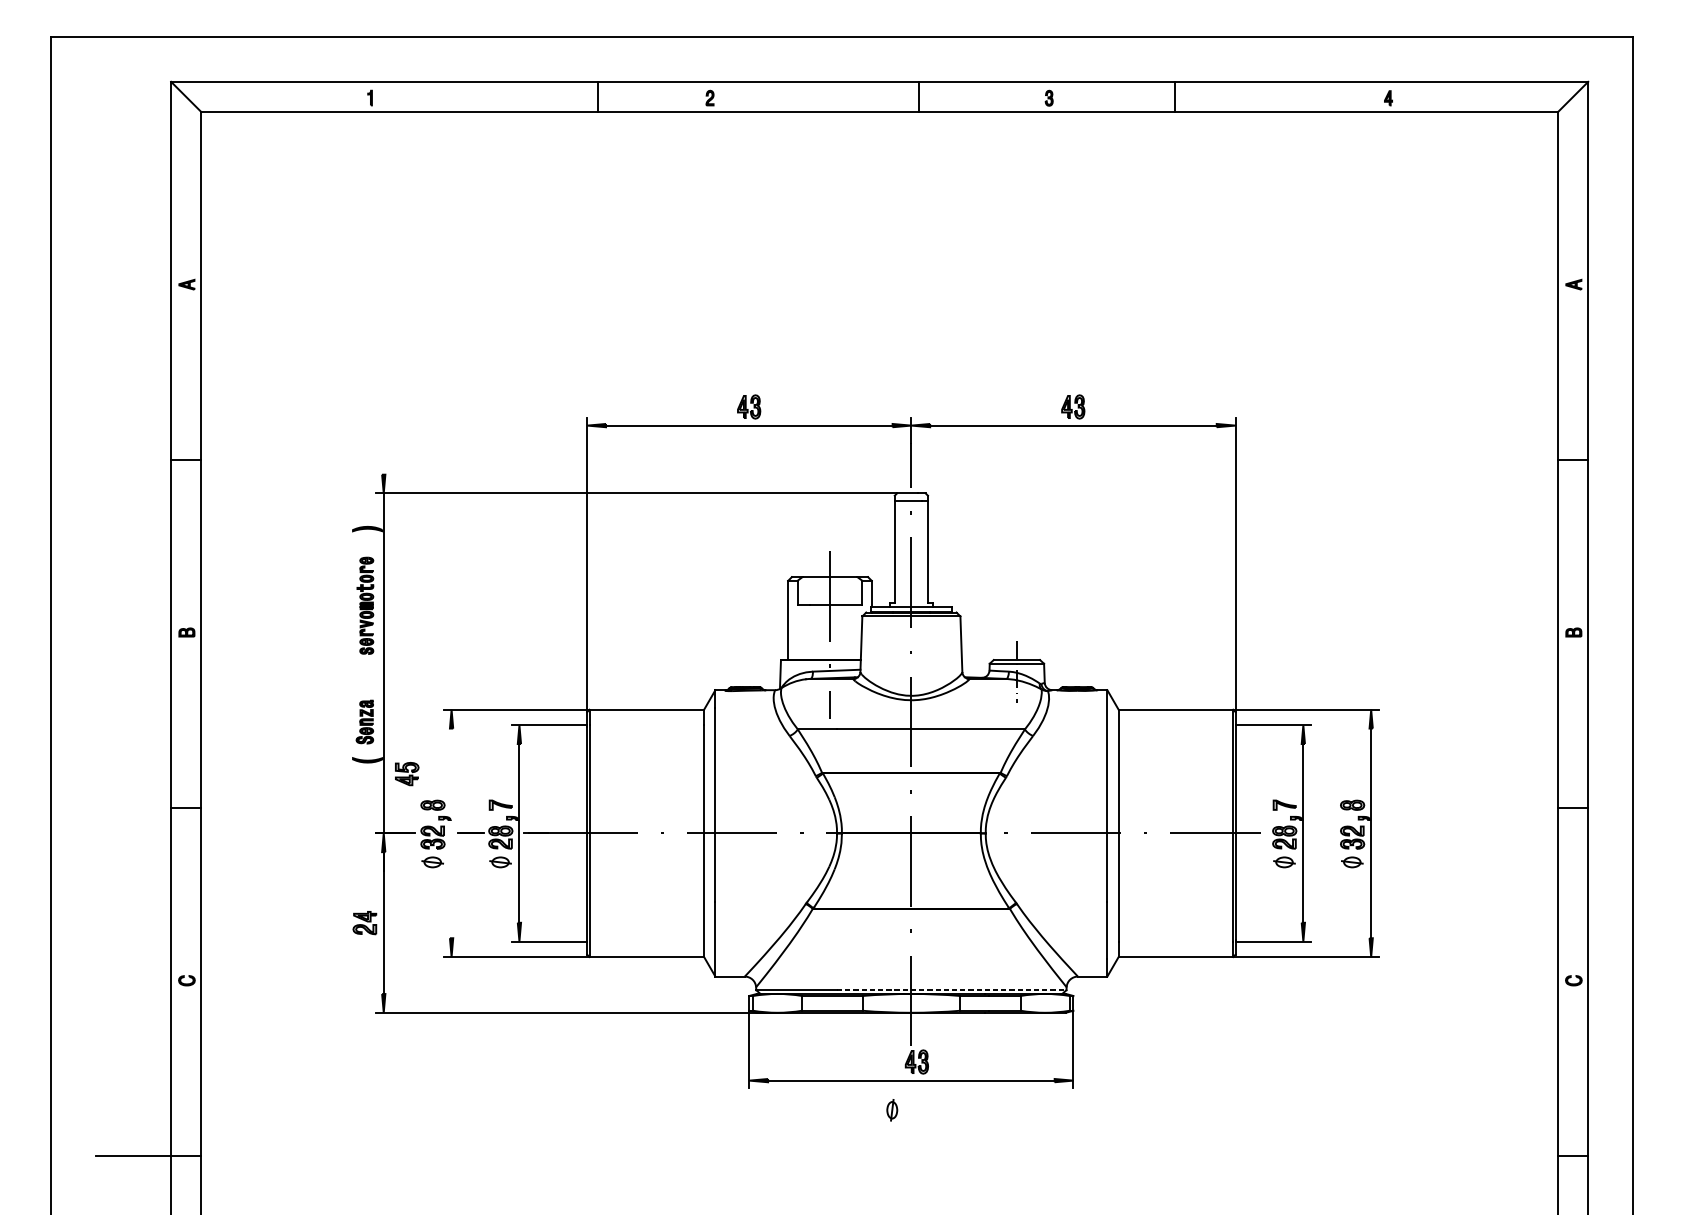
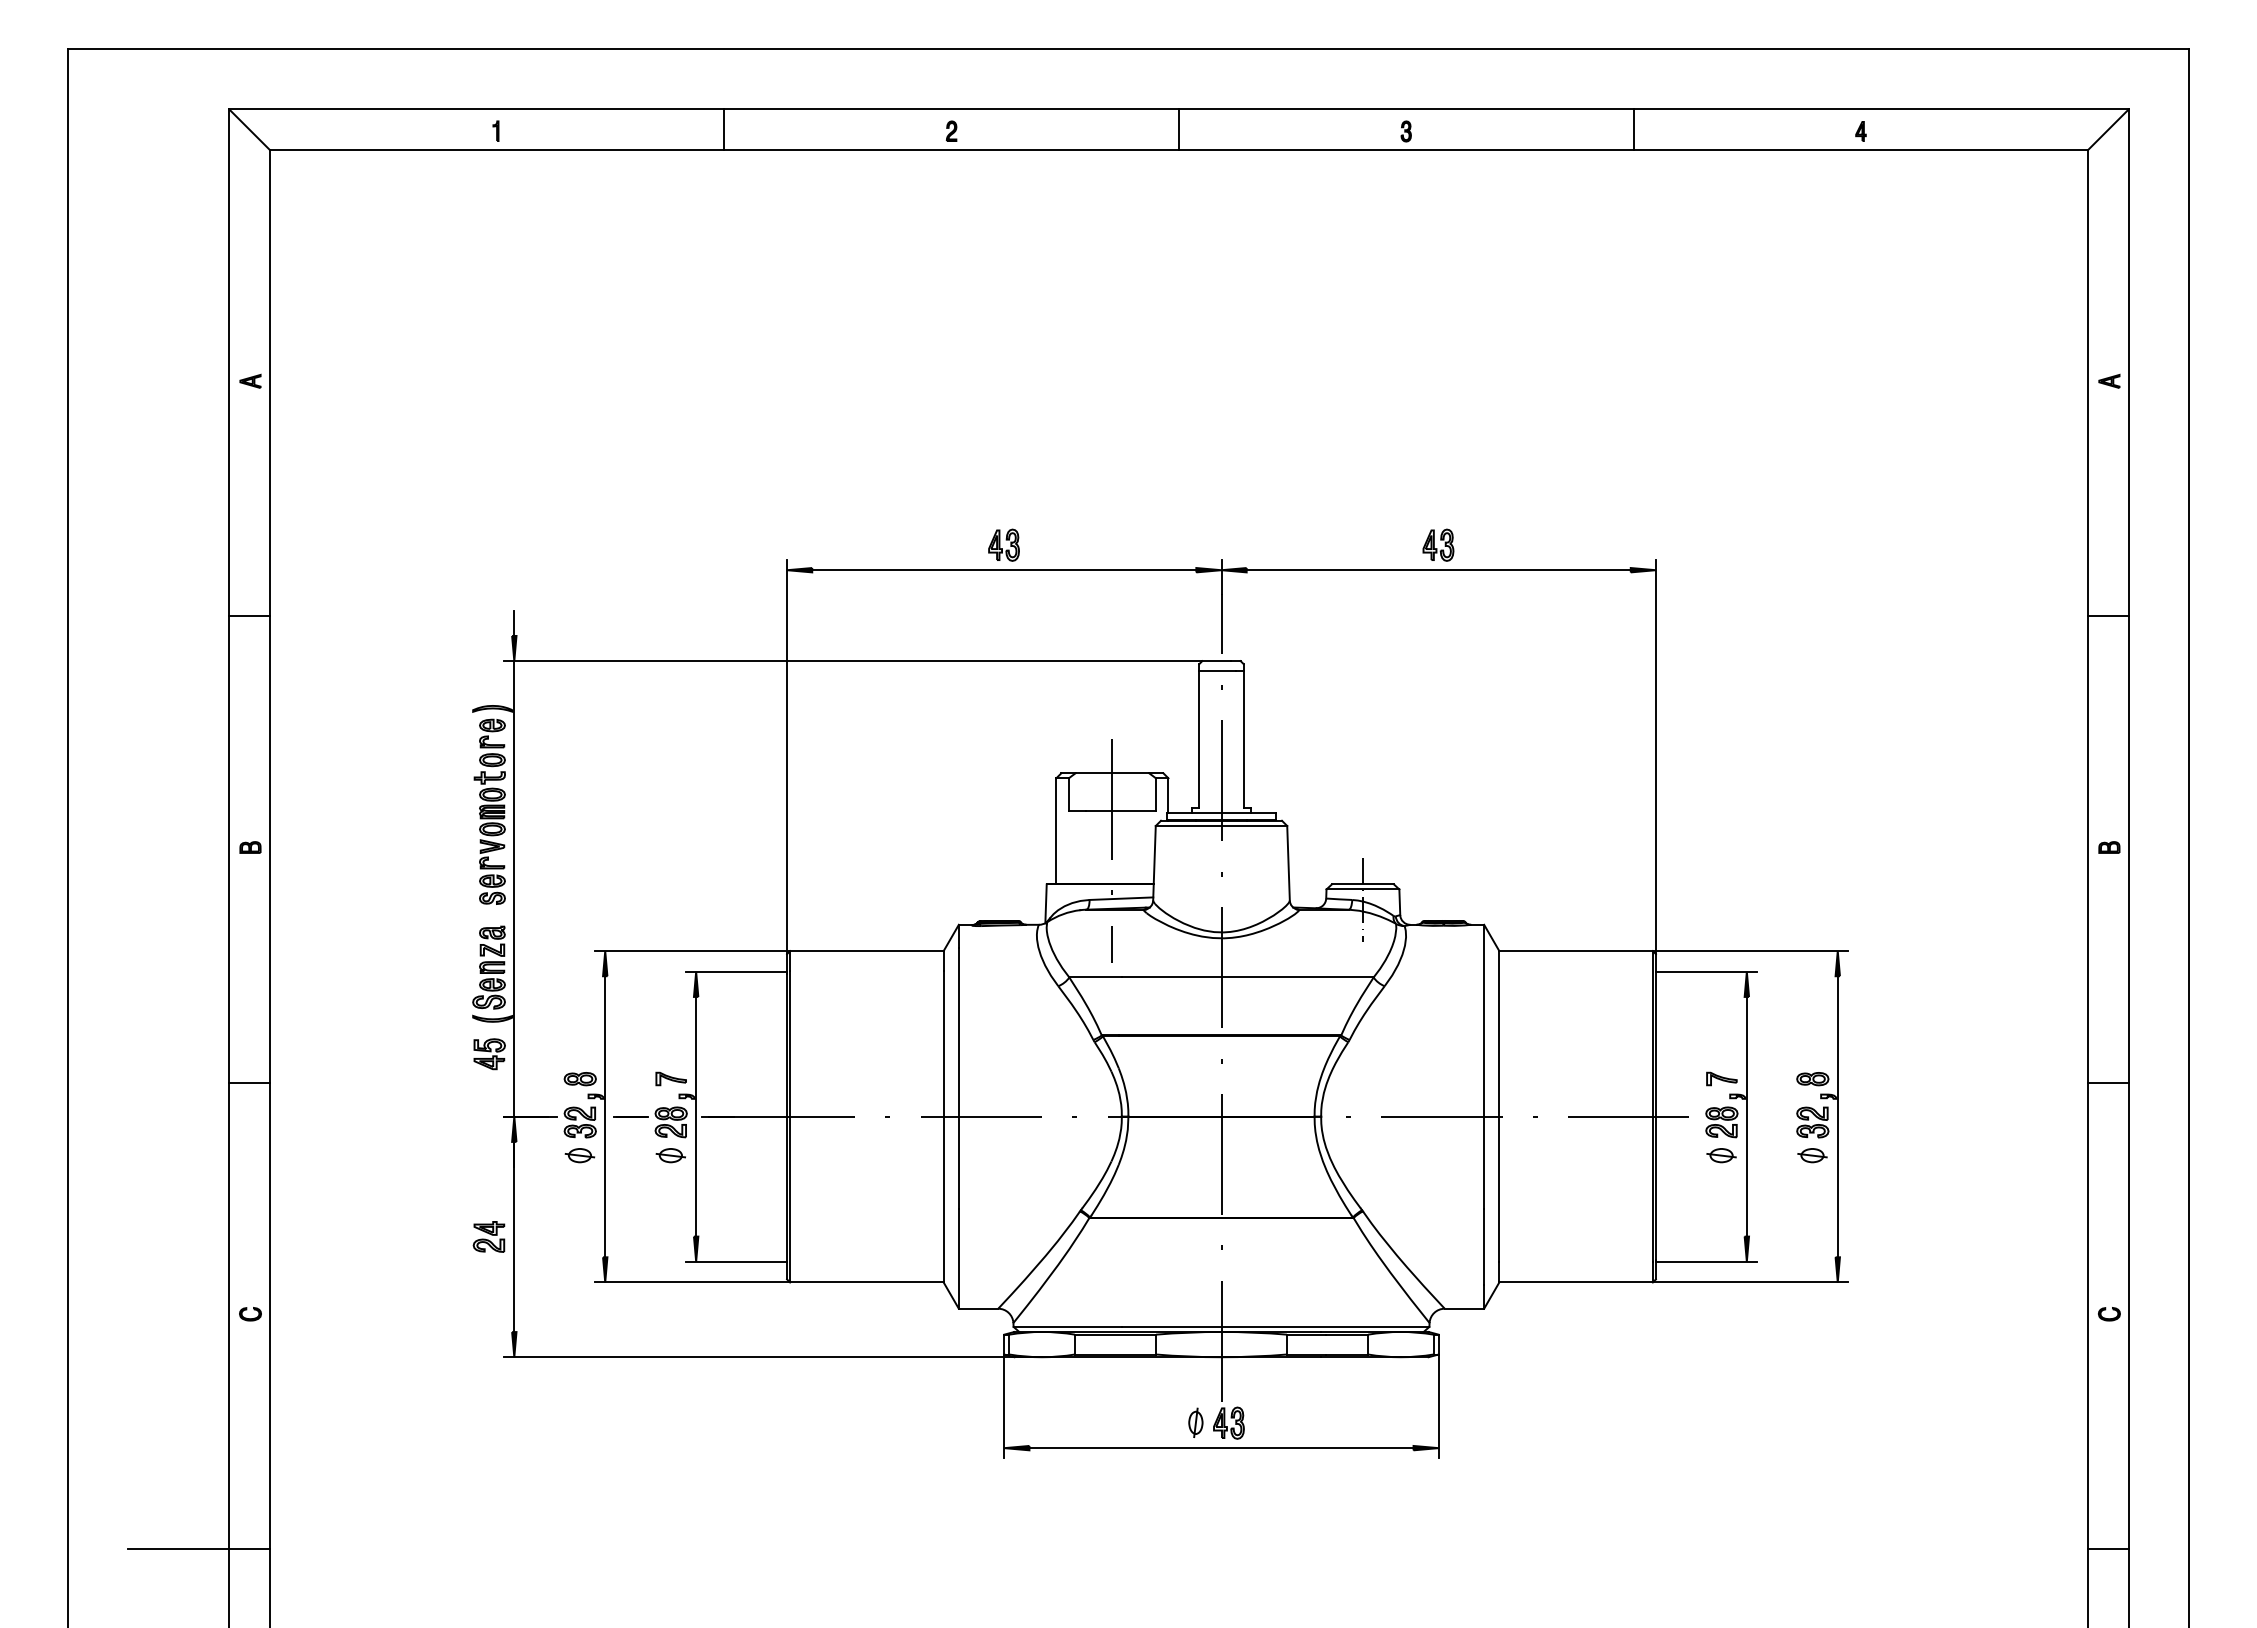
line: (598, 96) -> (724, 129), moved
line: (919, 96) -> (1179, 129), moved
line: (1174, 96) -> (1633, 129), moved
line: (383, 464) -> (514, 622), added
part: (365, 605) -> (489, 811), size x1.43
part: (364, 722) -> (488, 967), size x1.43
part: (407, 774) -> (489, 1054), moved
line: (451, 833) -> (605, 1116), added
line: (951, 989) -> (1275, 1326), dashed -> solid
part: (891, 1109) -> (1195, 1422), moved

